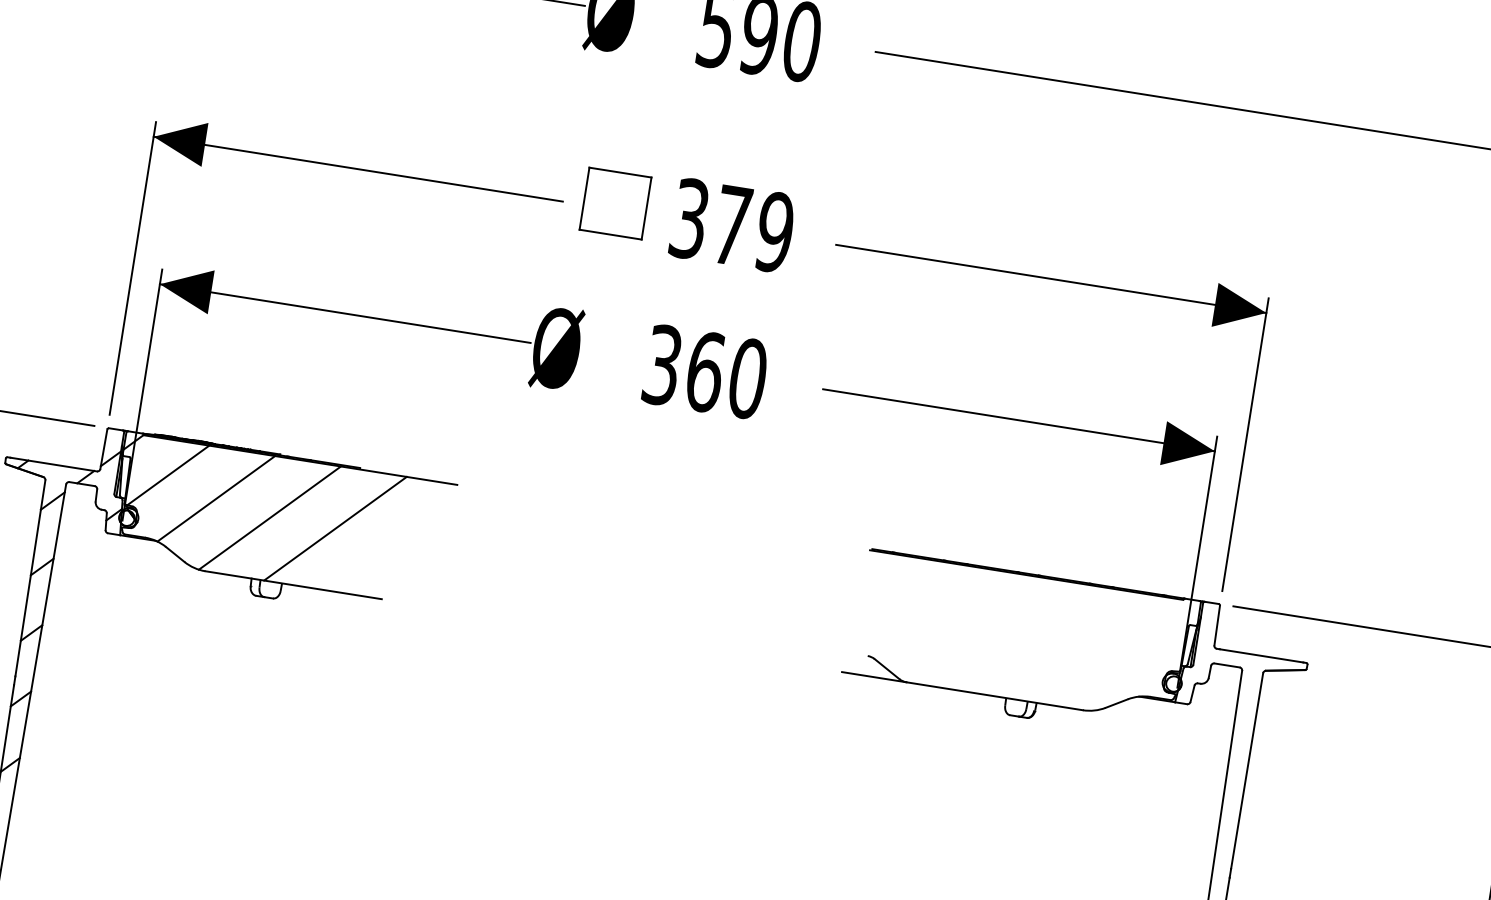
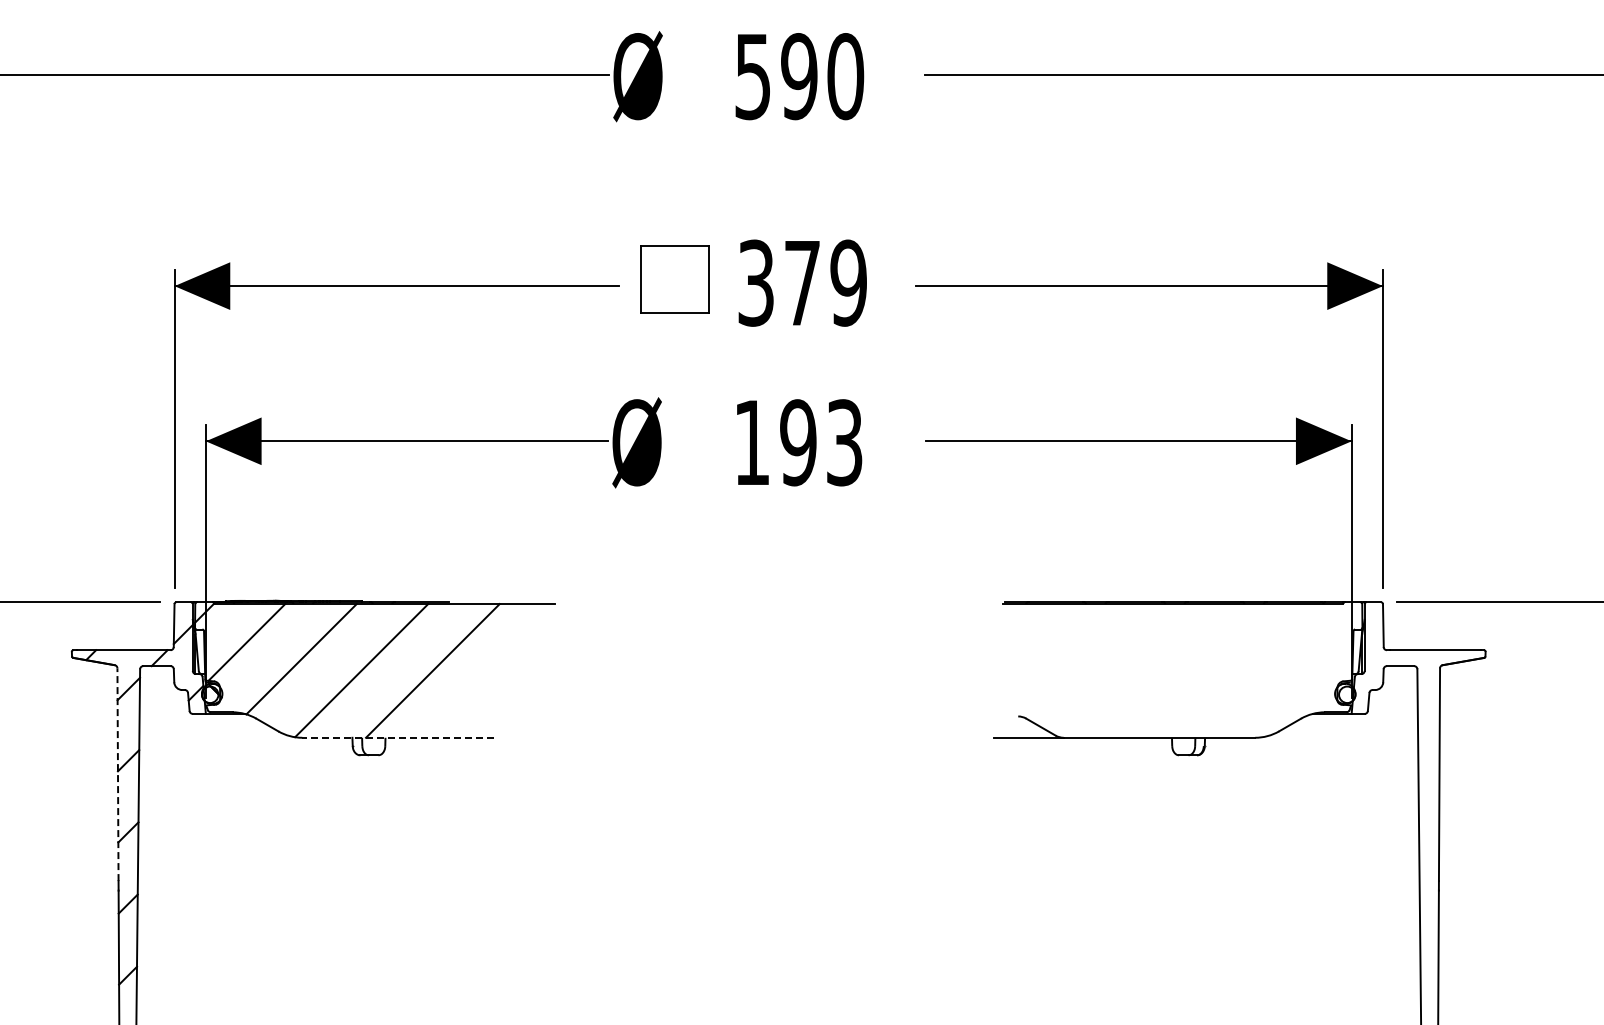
text: (705, 371) -> (798, 442), 360 -> 193
line: (29, 578) -> (117, 774), solid -> dashed
line: (294, 585) -> (398, 737), solid -> dashed

